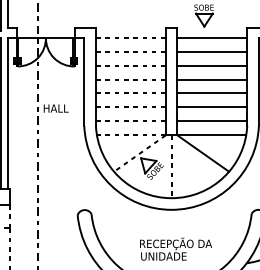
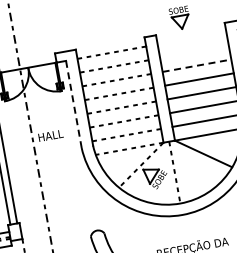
line: (212, 37) -> (192, 38), removed
line: (212, 51) -> (194, 51), removed
line: (212, 65) -> (197, 65), solid -> dashed
line: (84, 82) -> (74, 105), solid -> dashed

